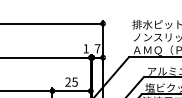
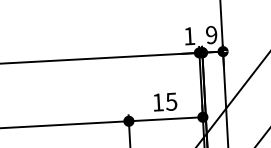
text: (97, 48) -> (211, 34), 7 -> 9
text: (67, 81) -> (156, 101), 25 -> 15

